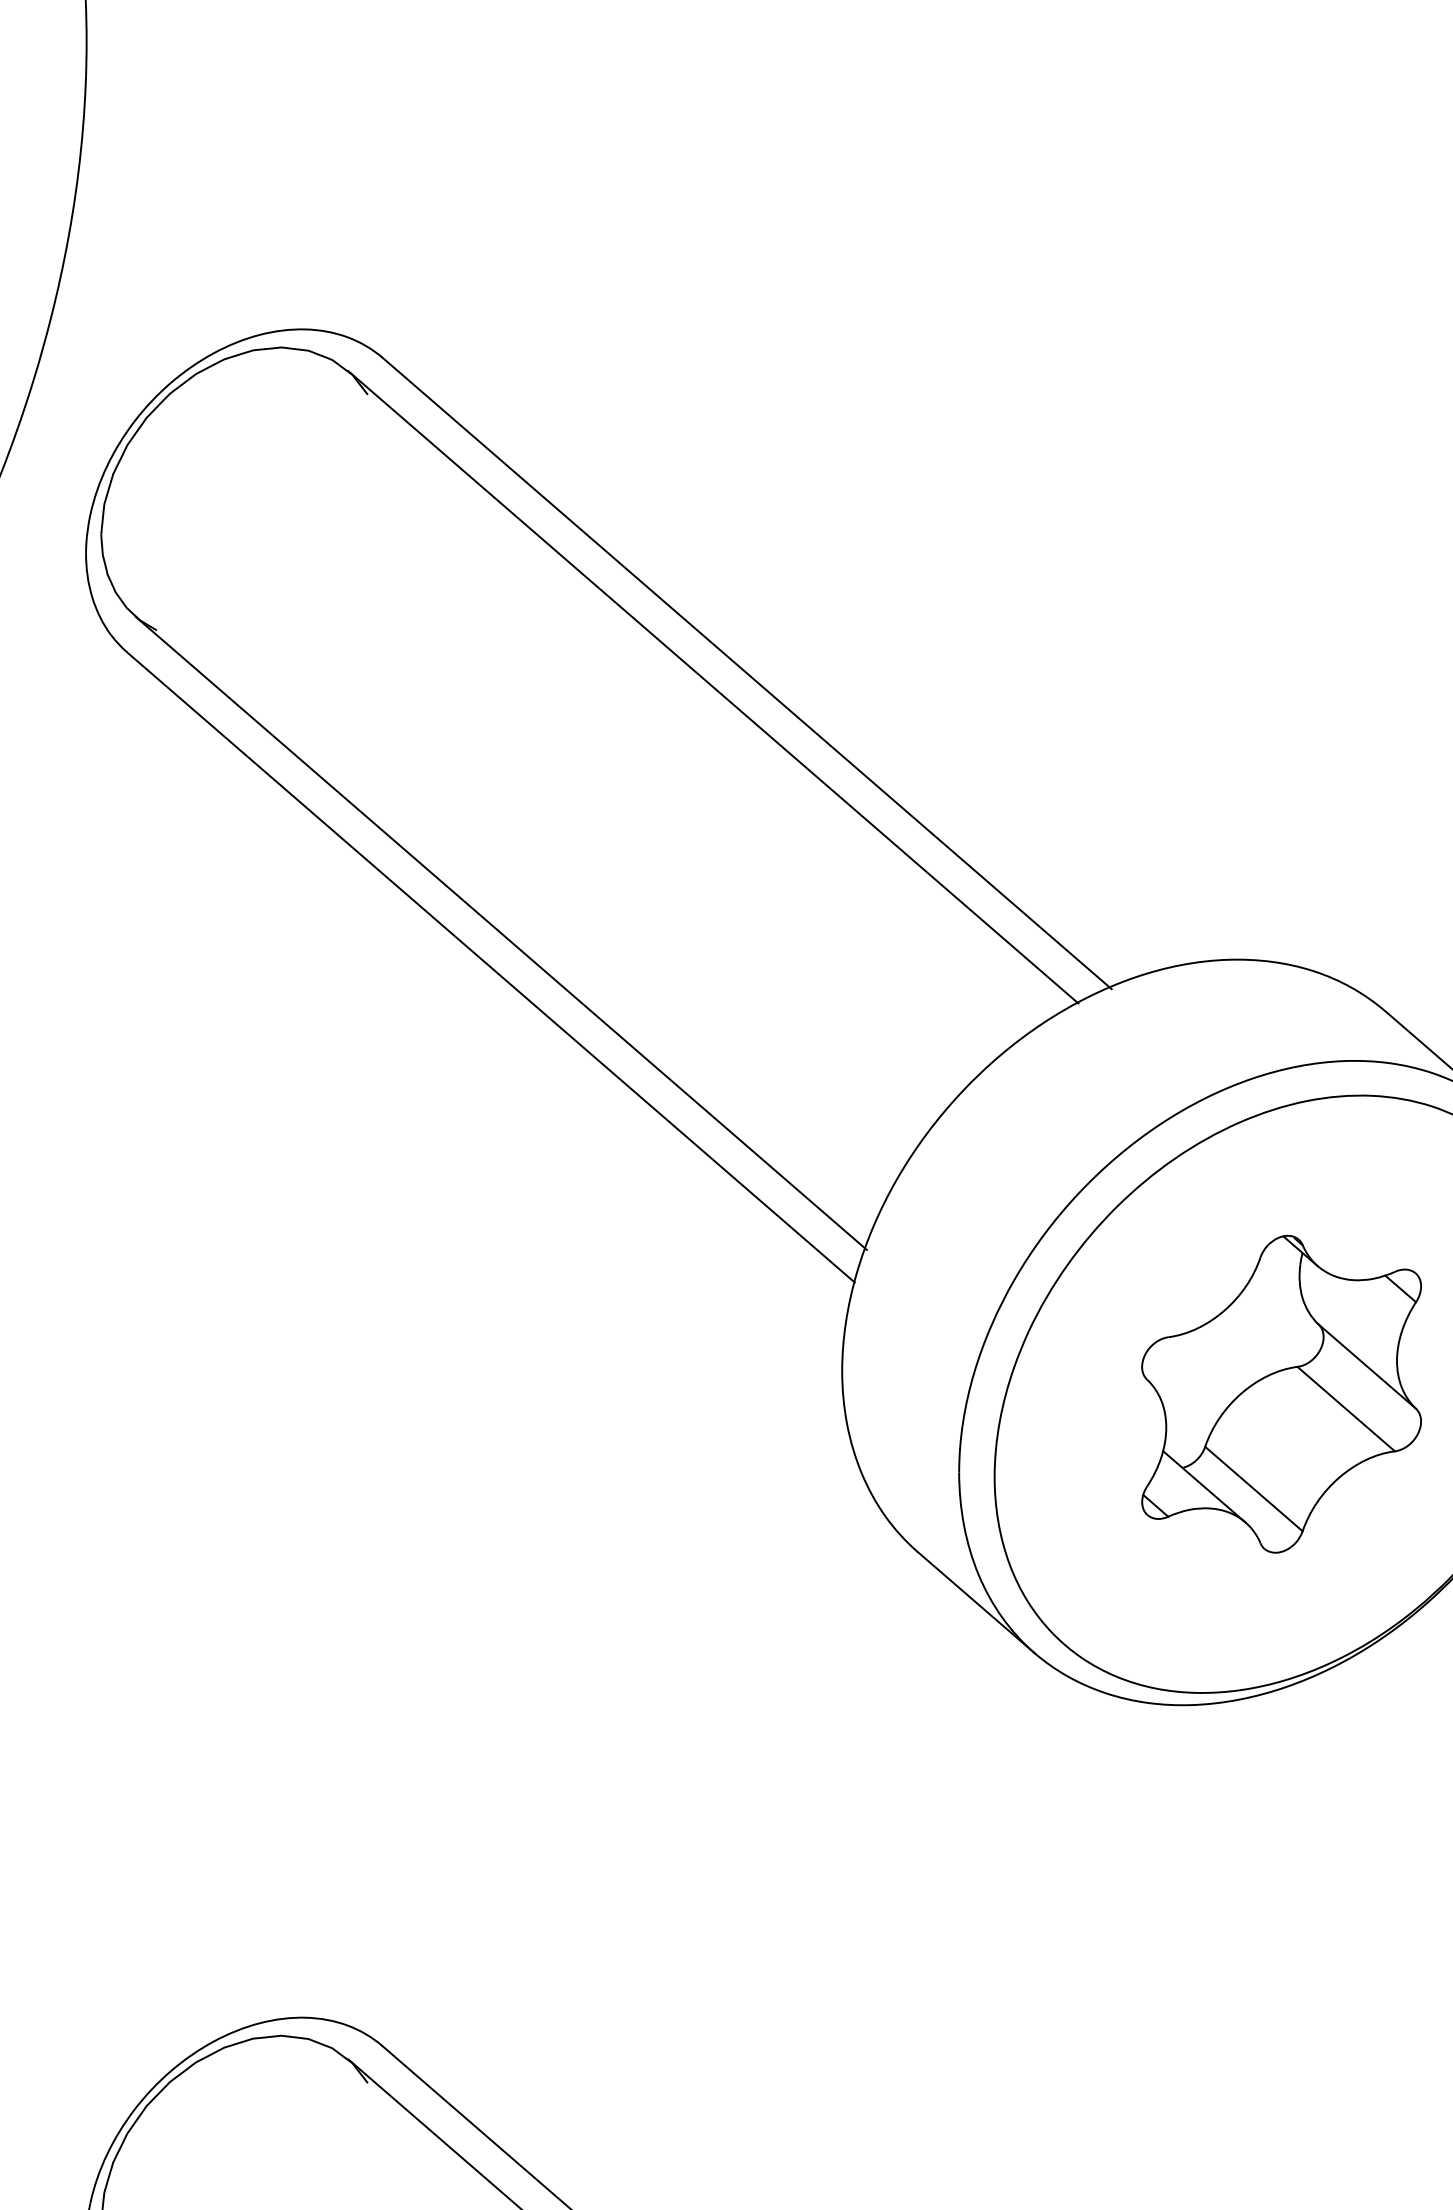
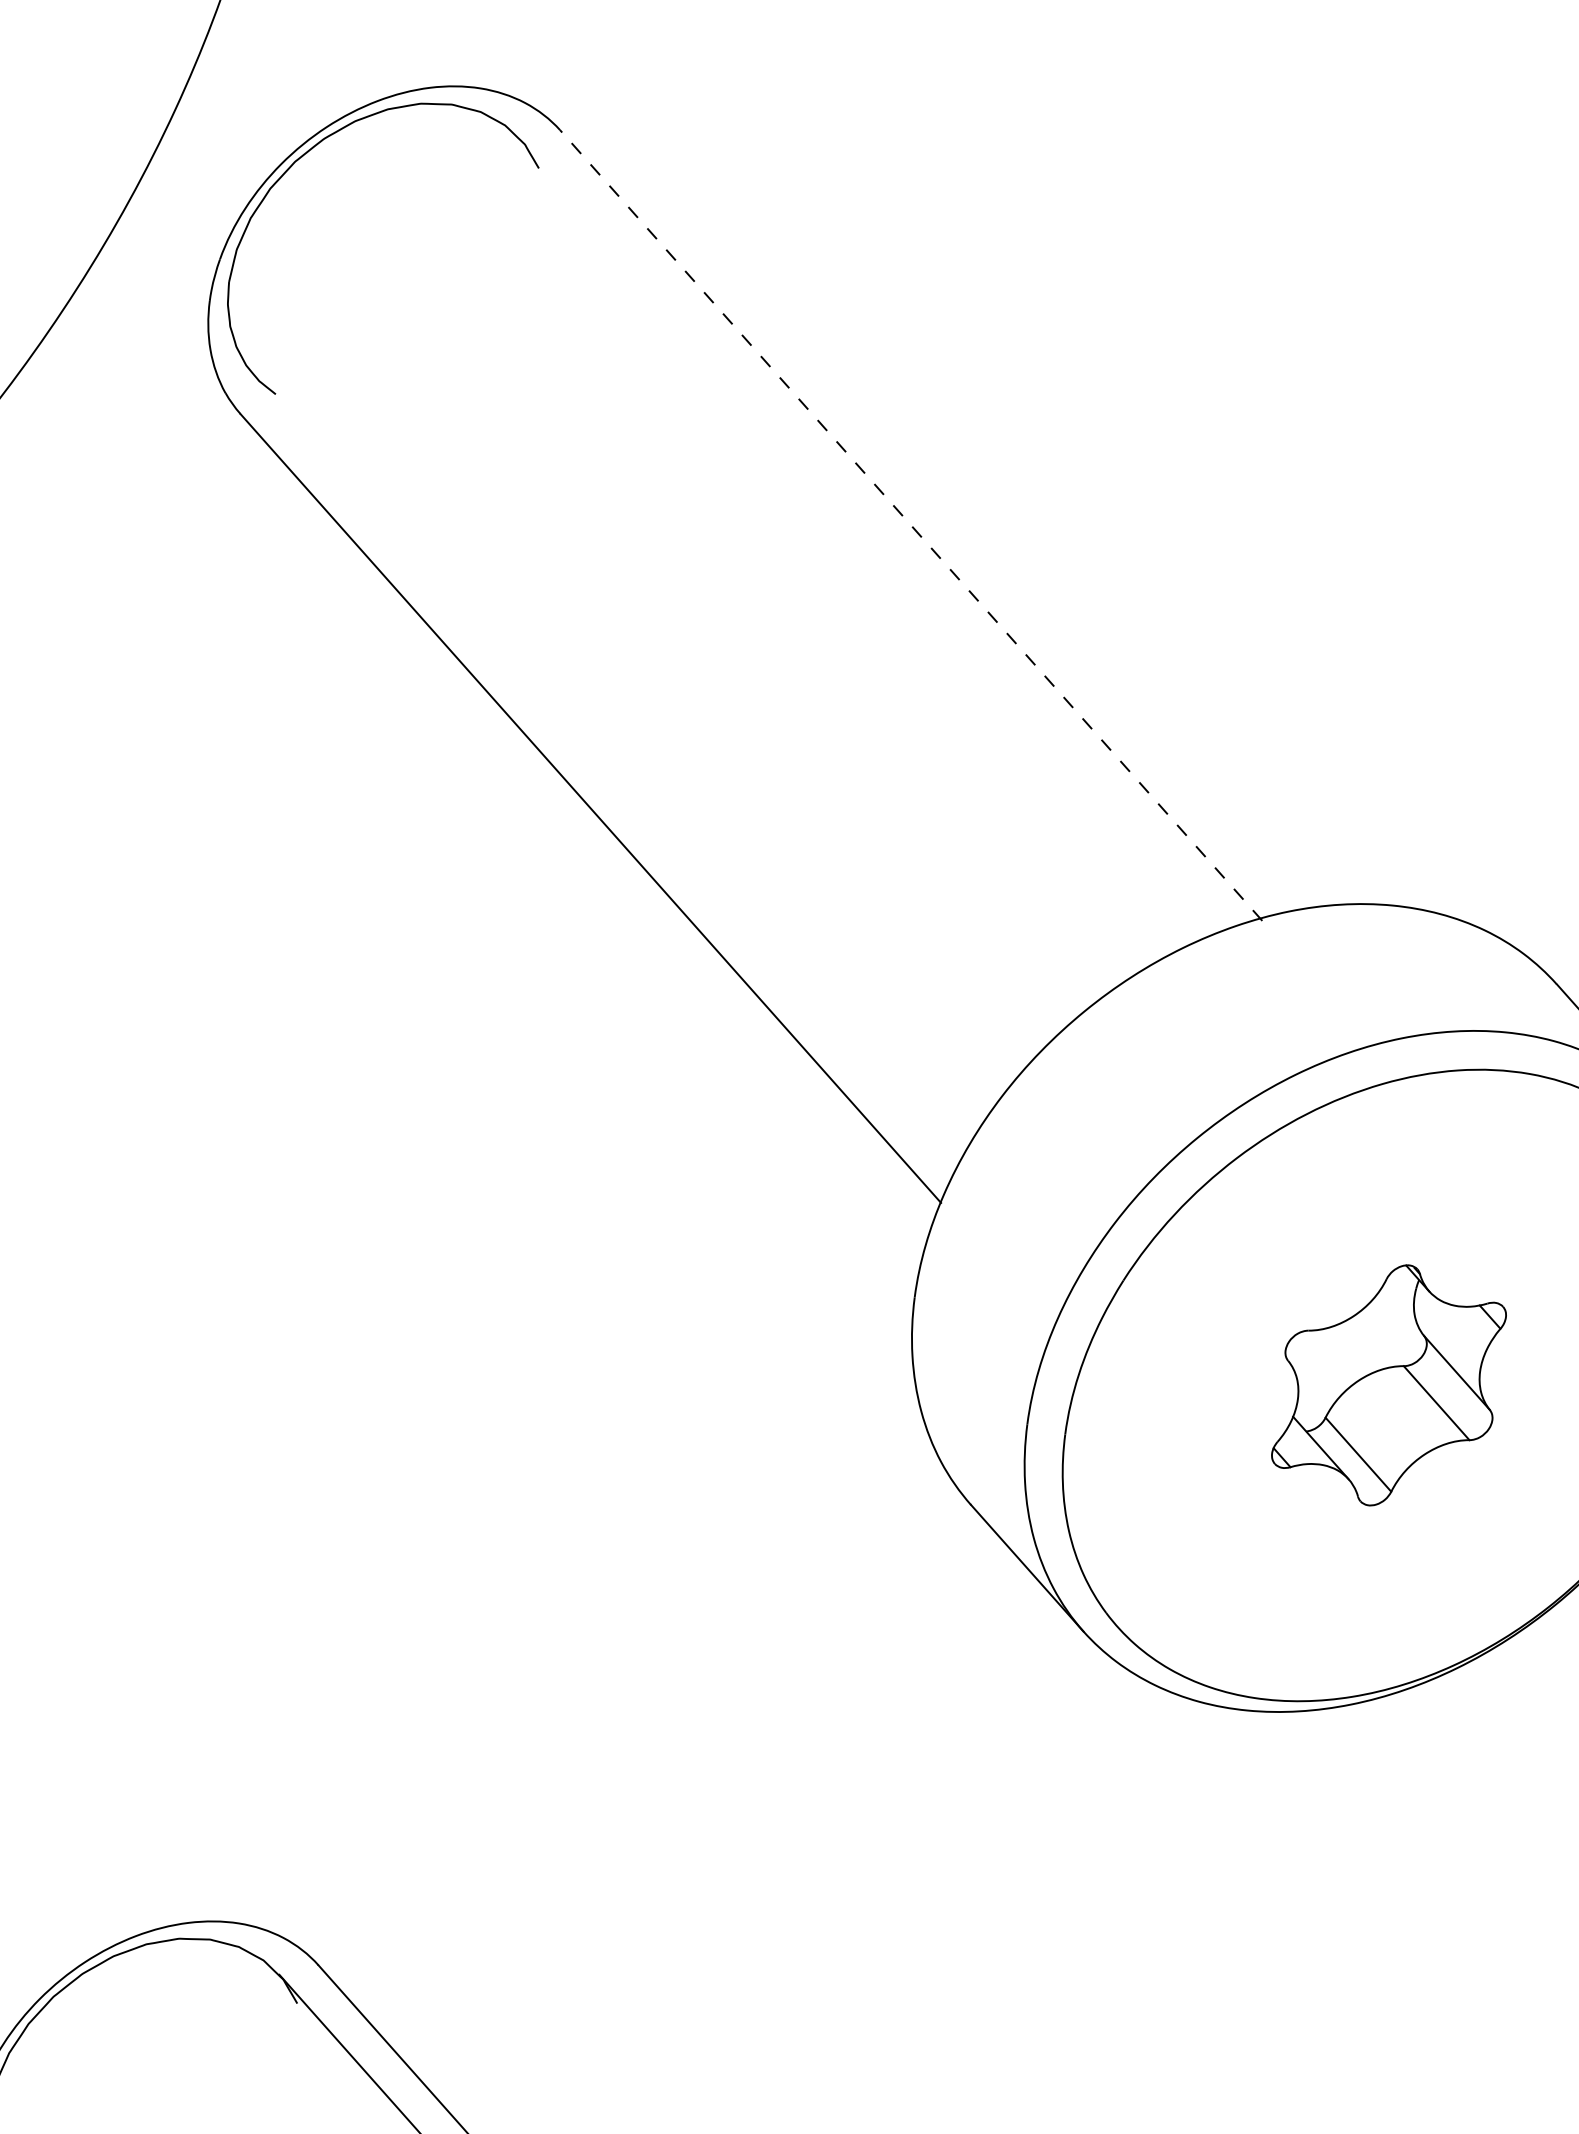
line: (746, 673) -> (910, 525), solid -> dashed
line: (713, 687) -> (872, 535), removed
line: (500, 932) -> (606, 771), removed
part: (1281, 1393) -> (1389, 1384), size x0.7

